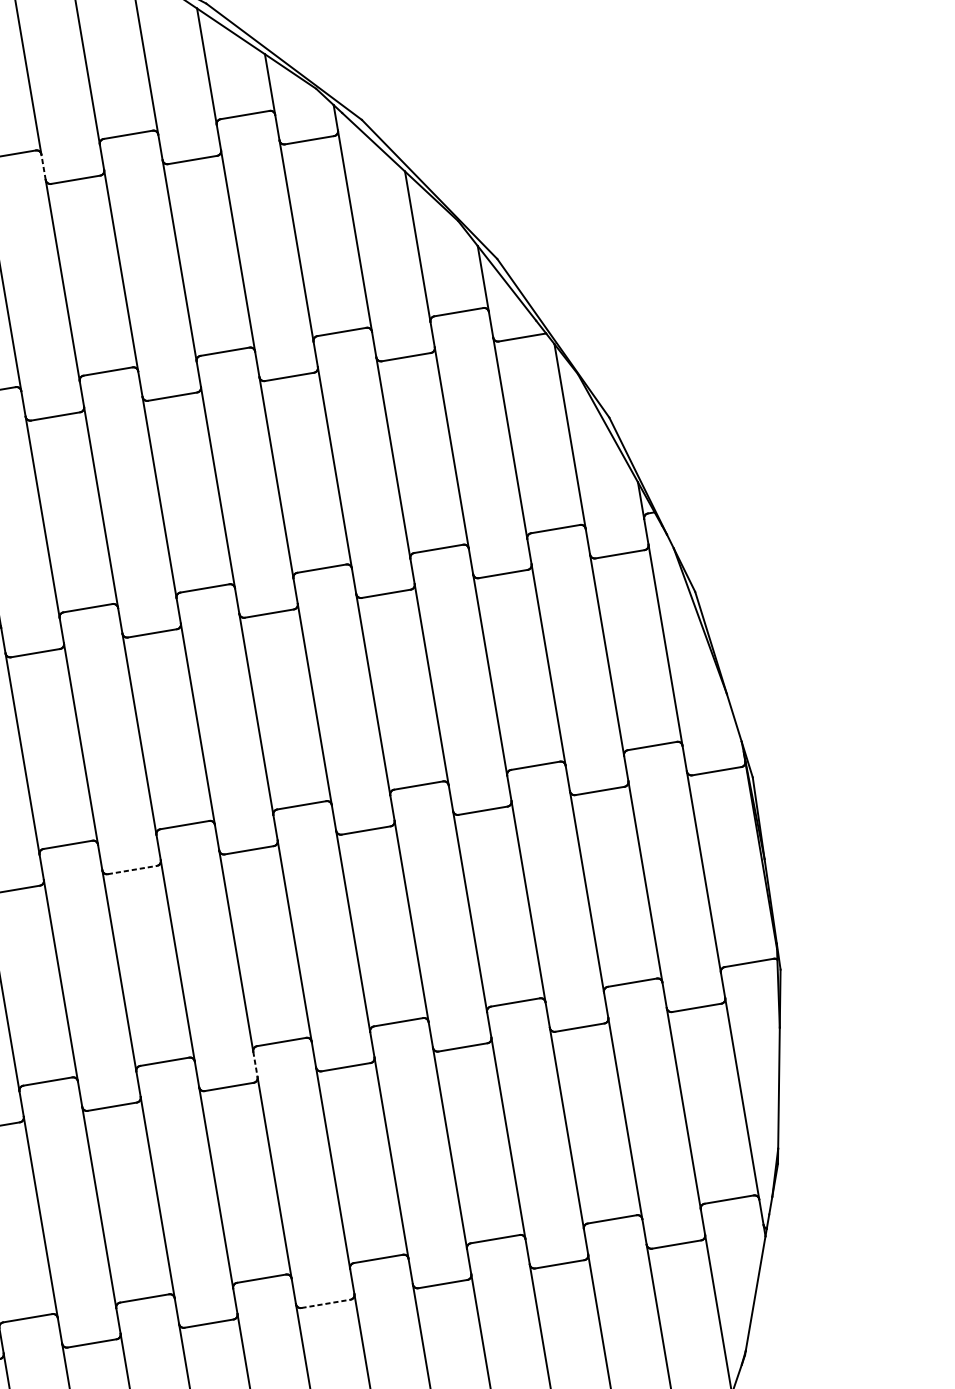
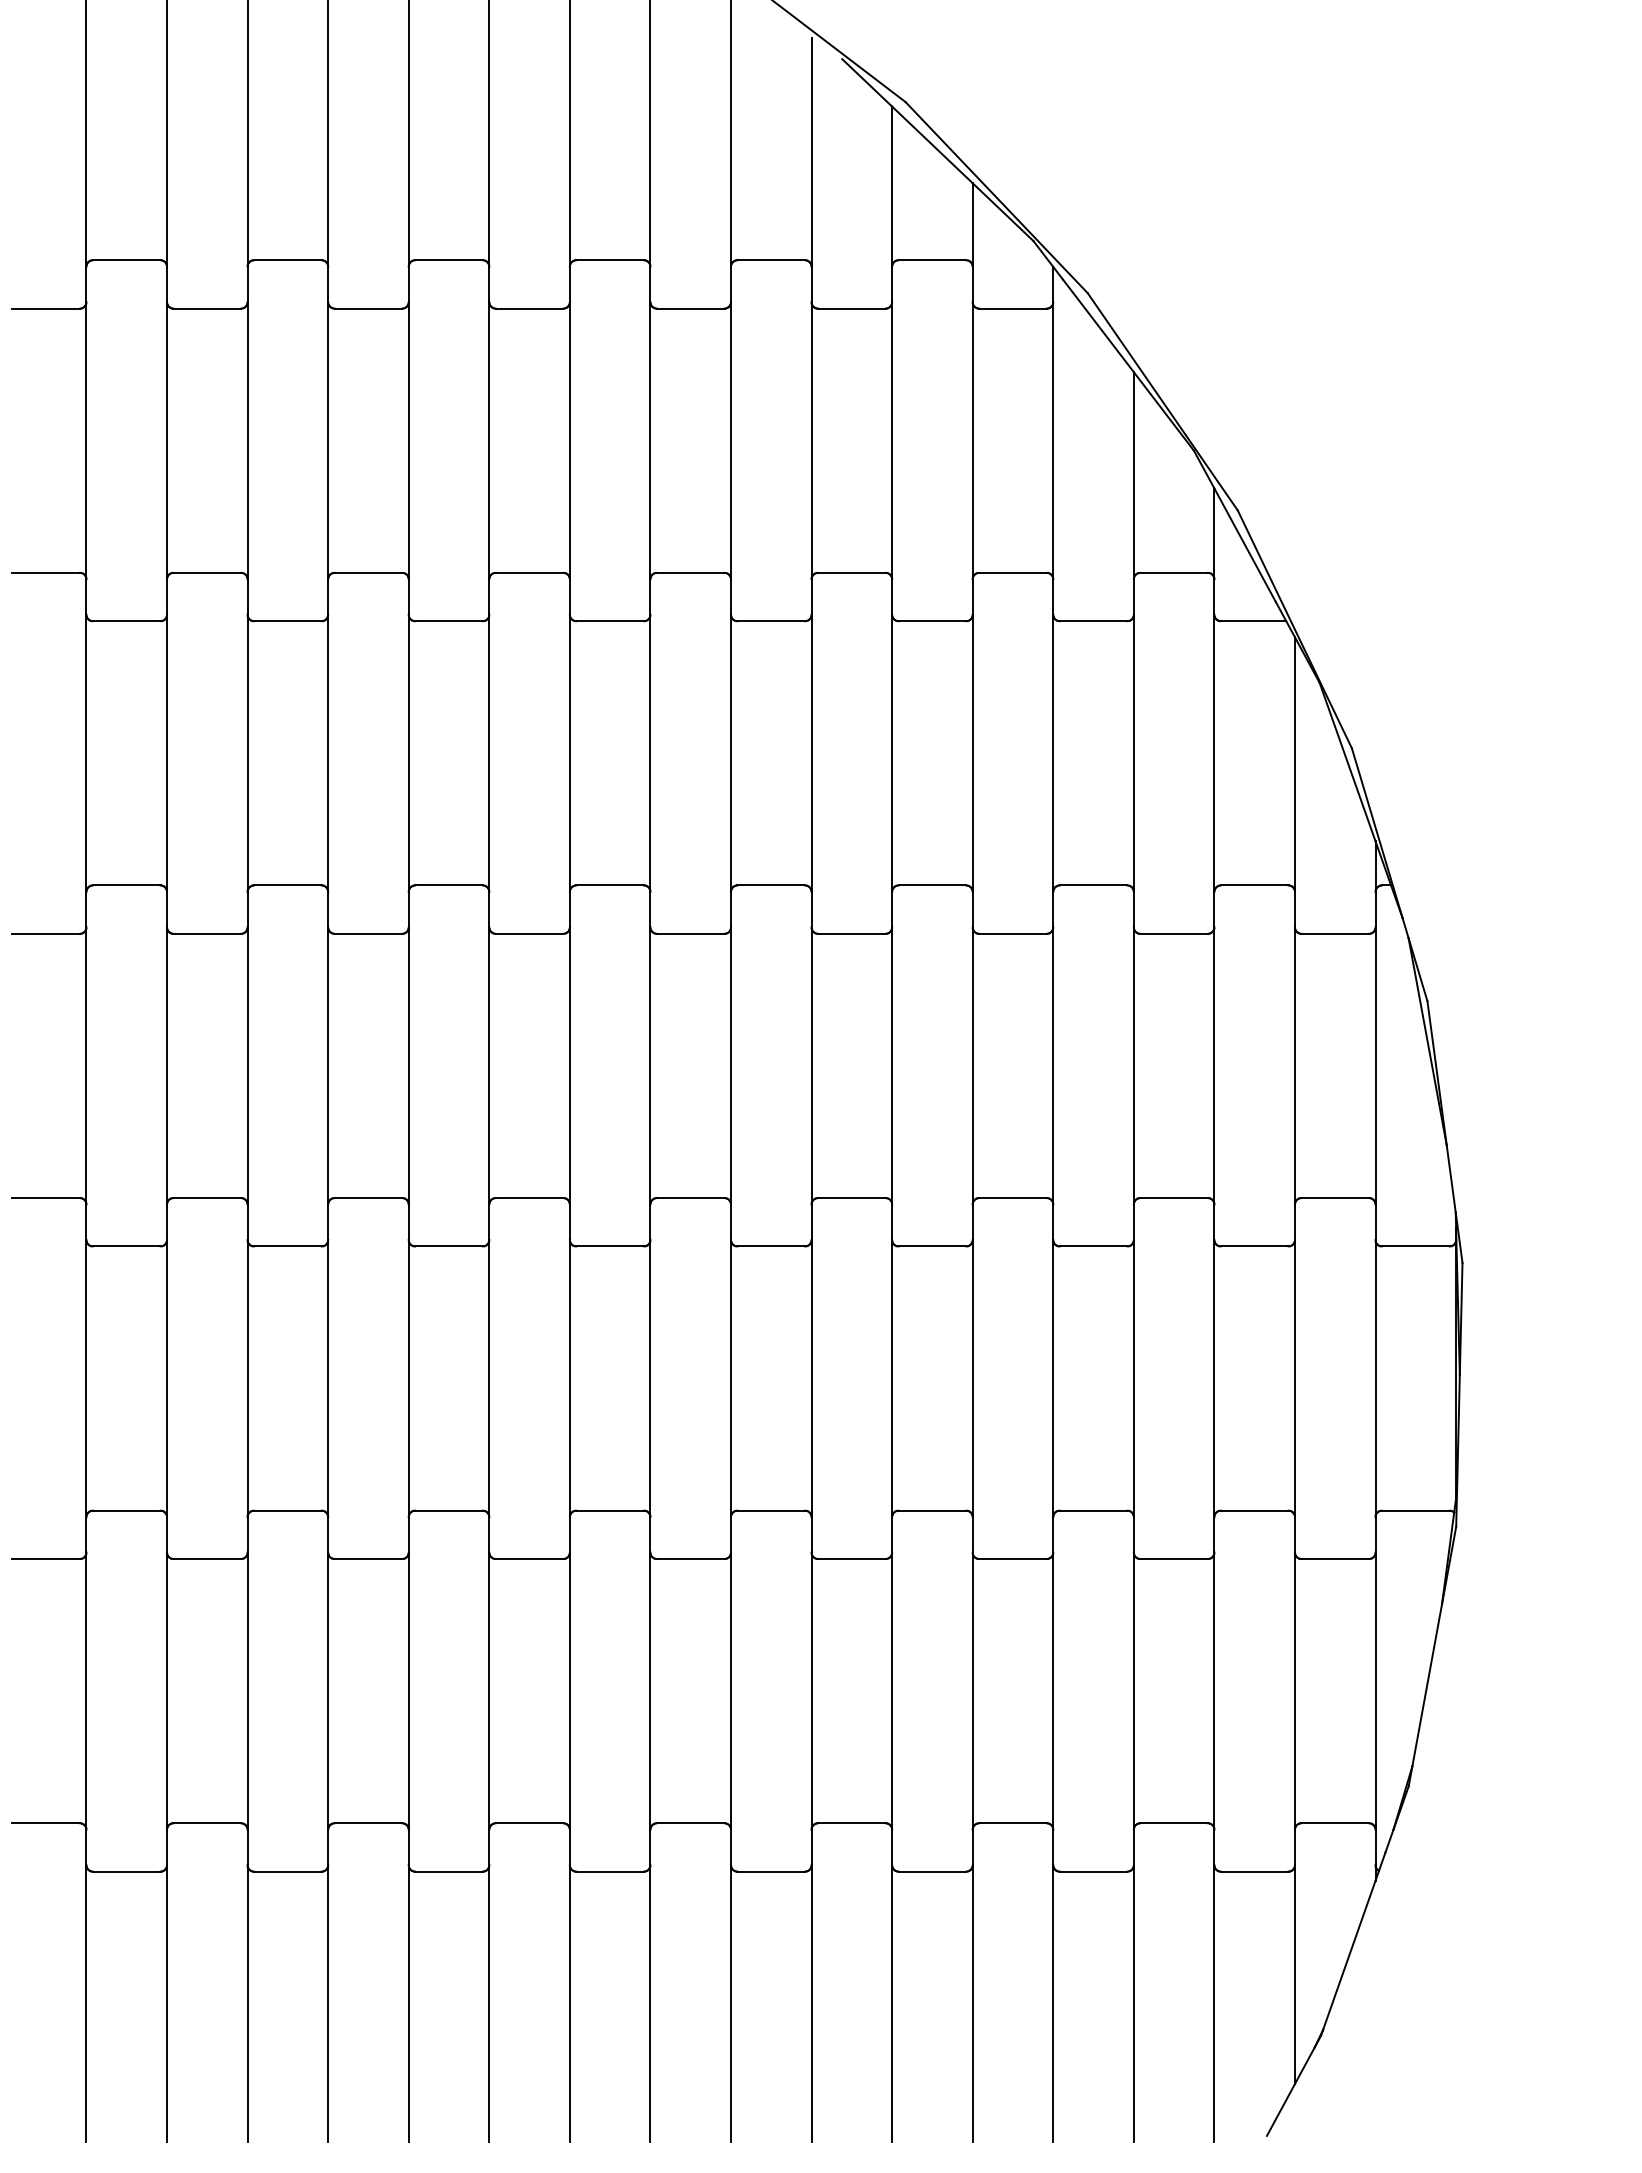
line: (43, 167) -> (650, 284), dashed -> solid
line: (132, 870) -> (610, 1246), dashed -> solid
line: (255, 1064) -> (731, 1534), dashed -> solid
line: (326, 1303) -> (771, 1871), dashed -> solid

